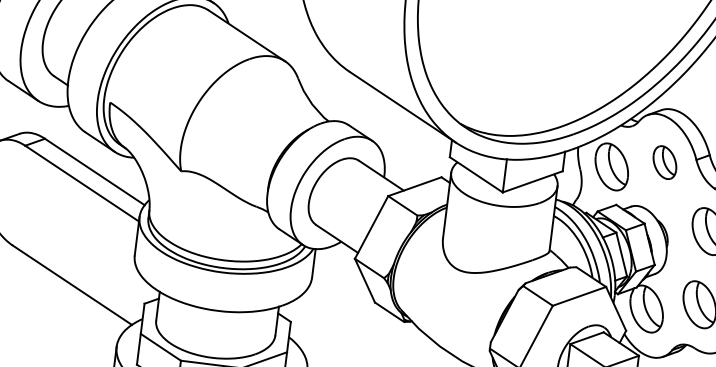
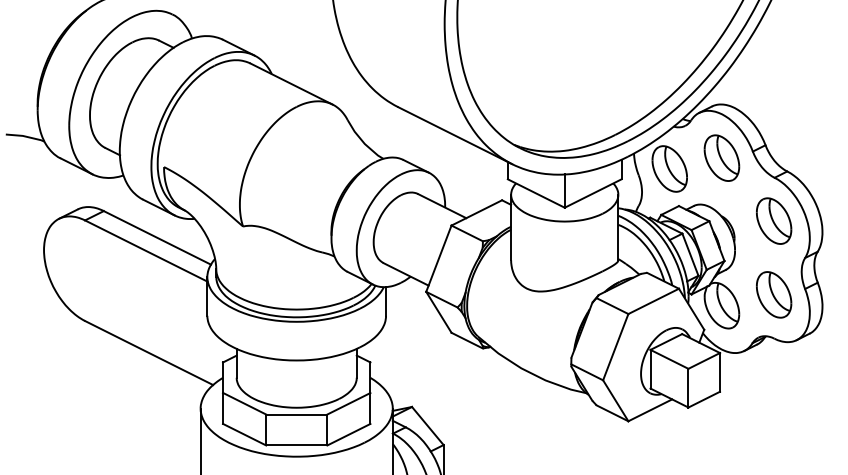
part: (664, 161) -> (721, 157), size x1.43

